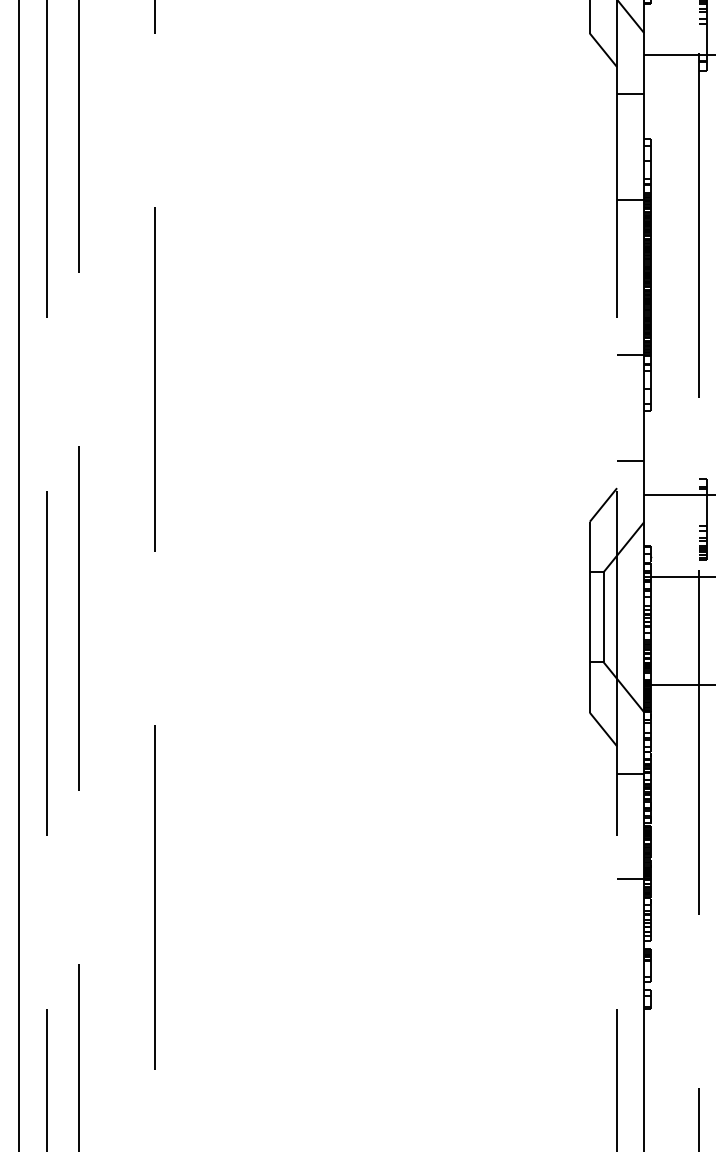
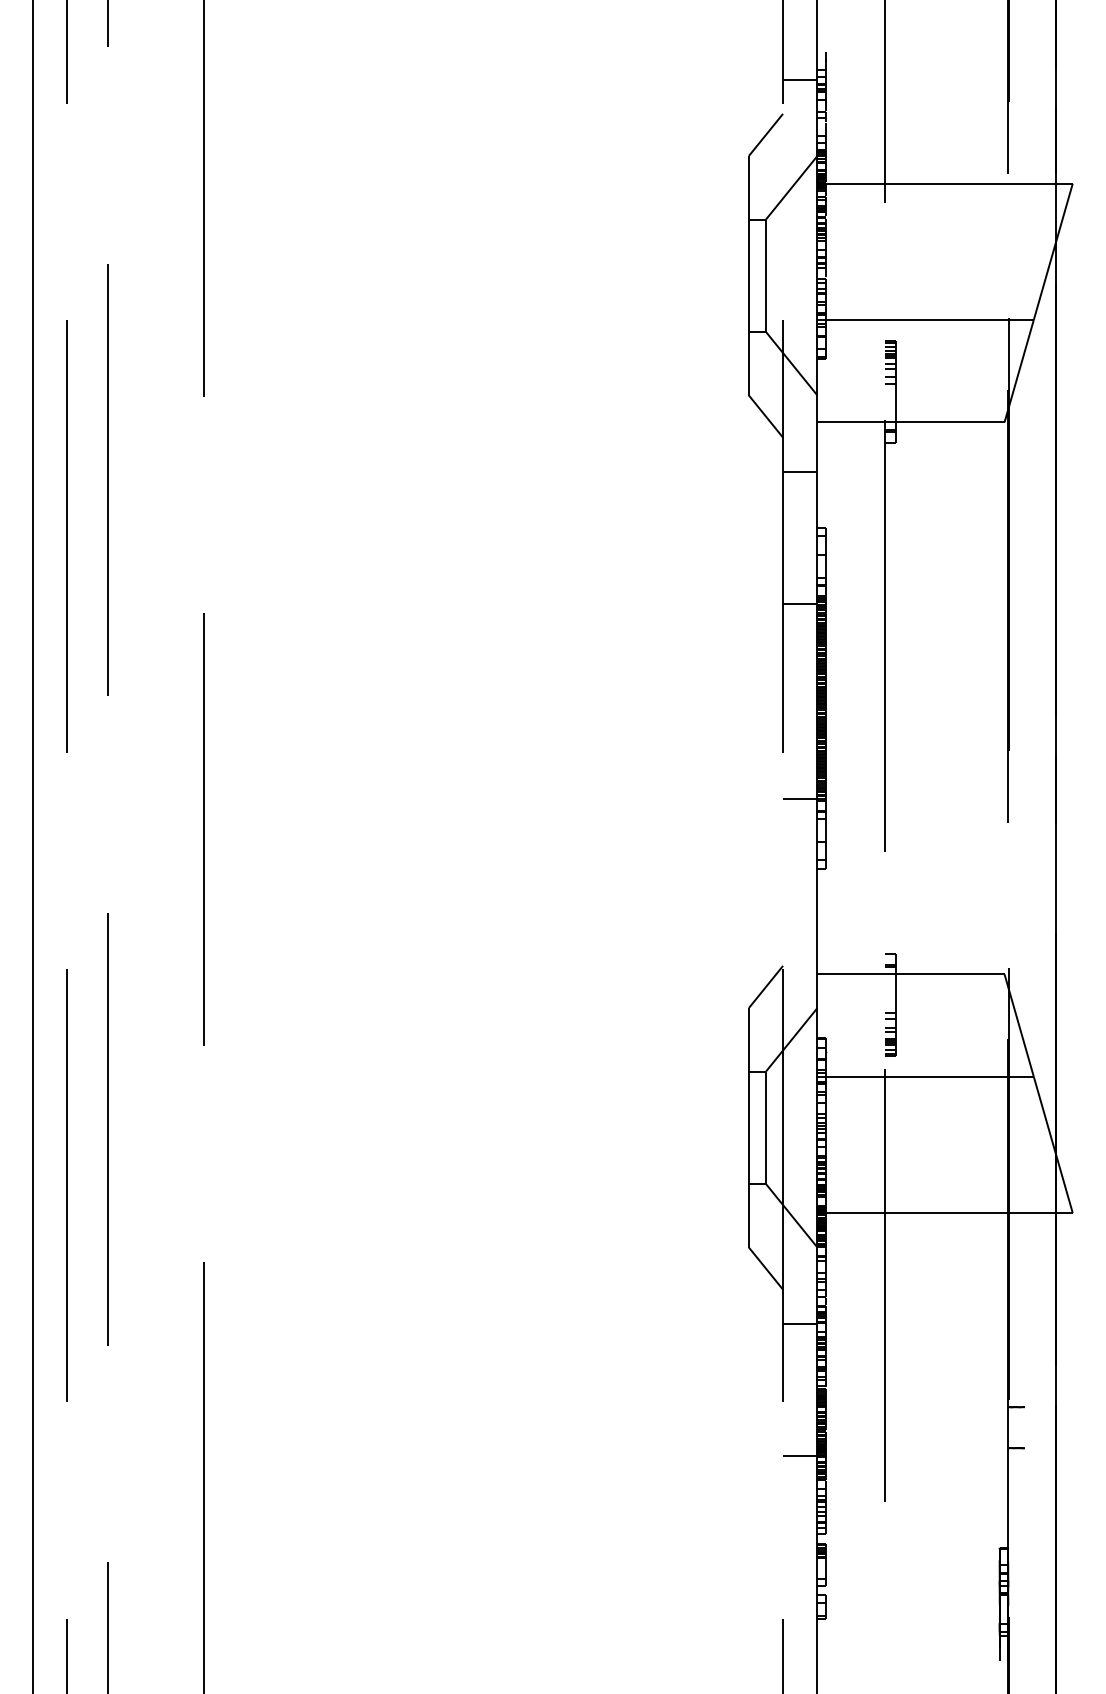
line: (630, 460) -> (800, 931), removed

